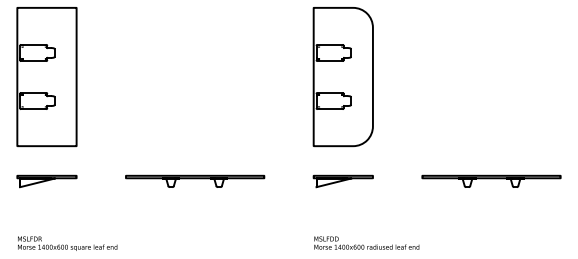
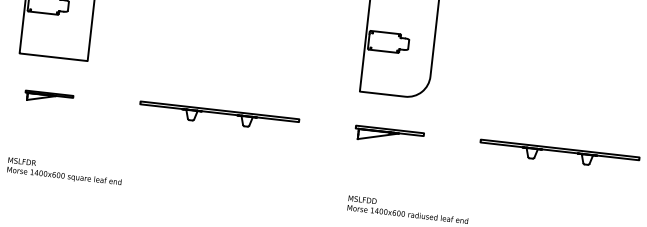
part: (46, 181) -> (48, 97), size x0.7

